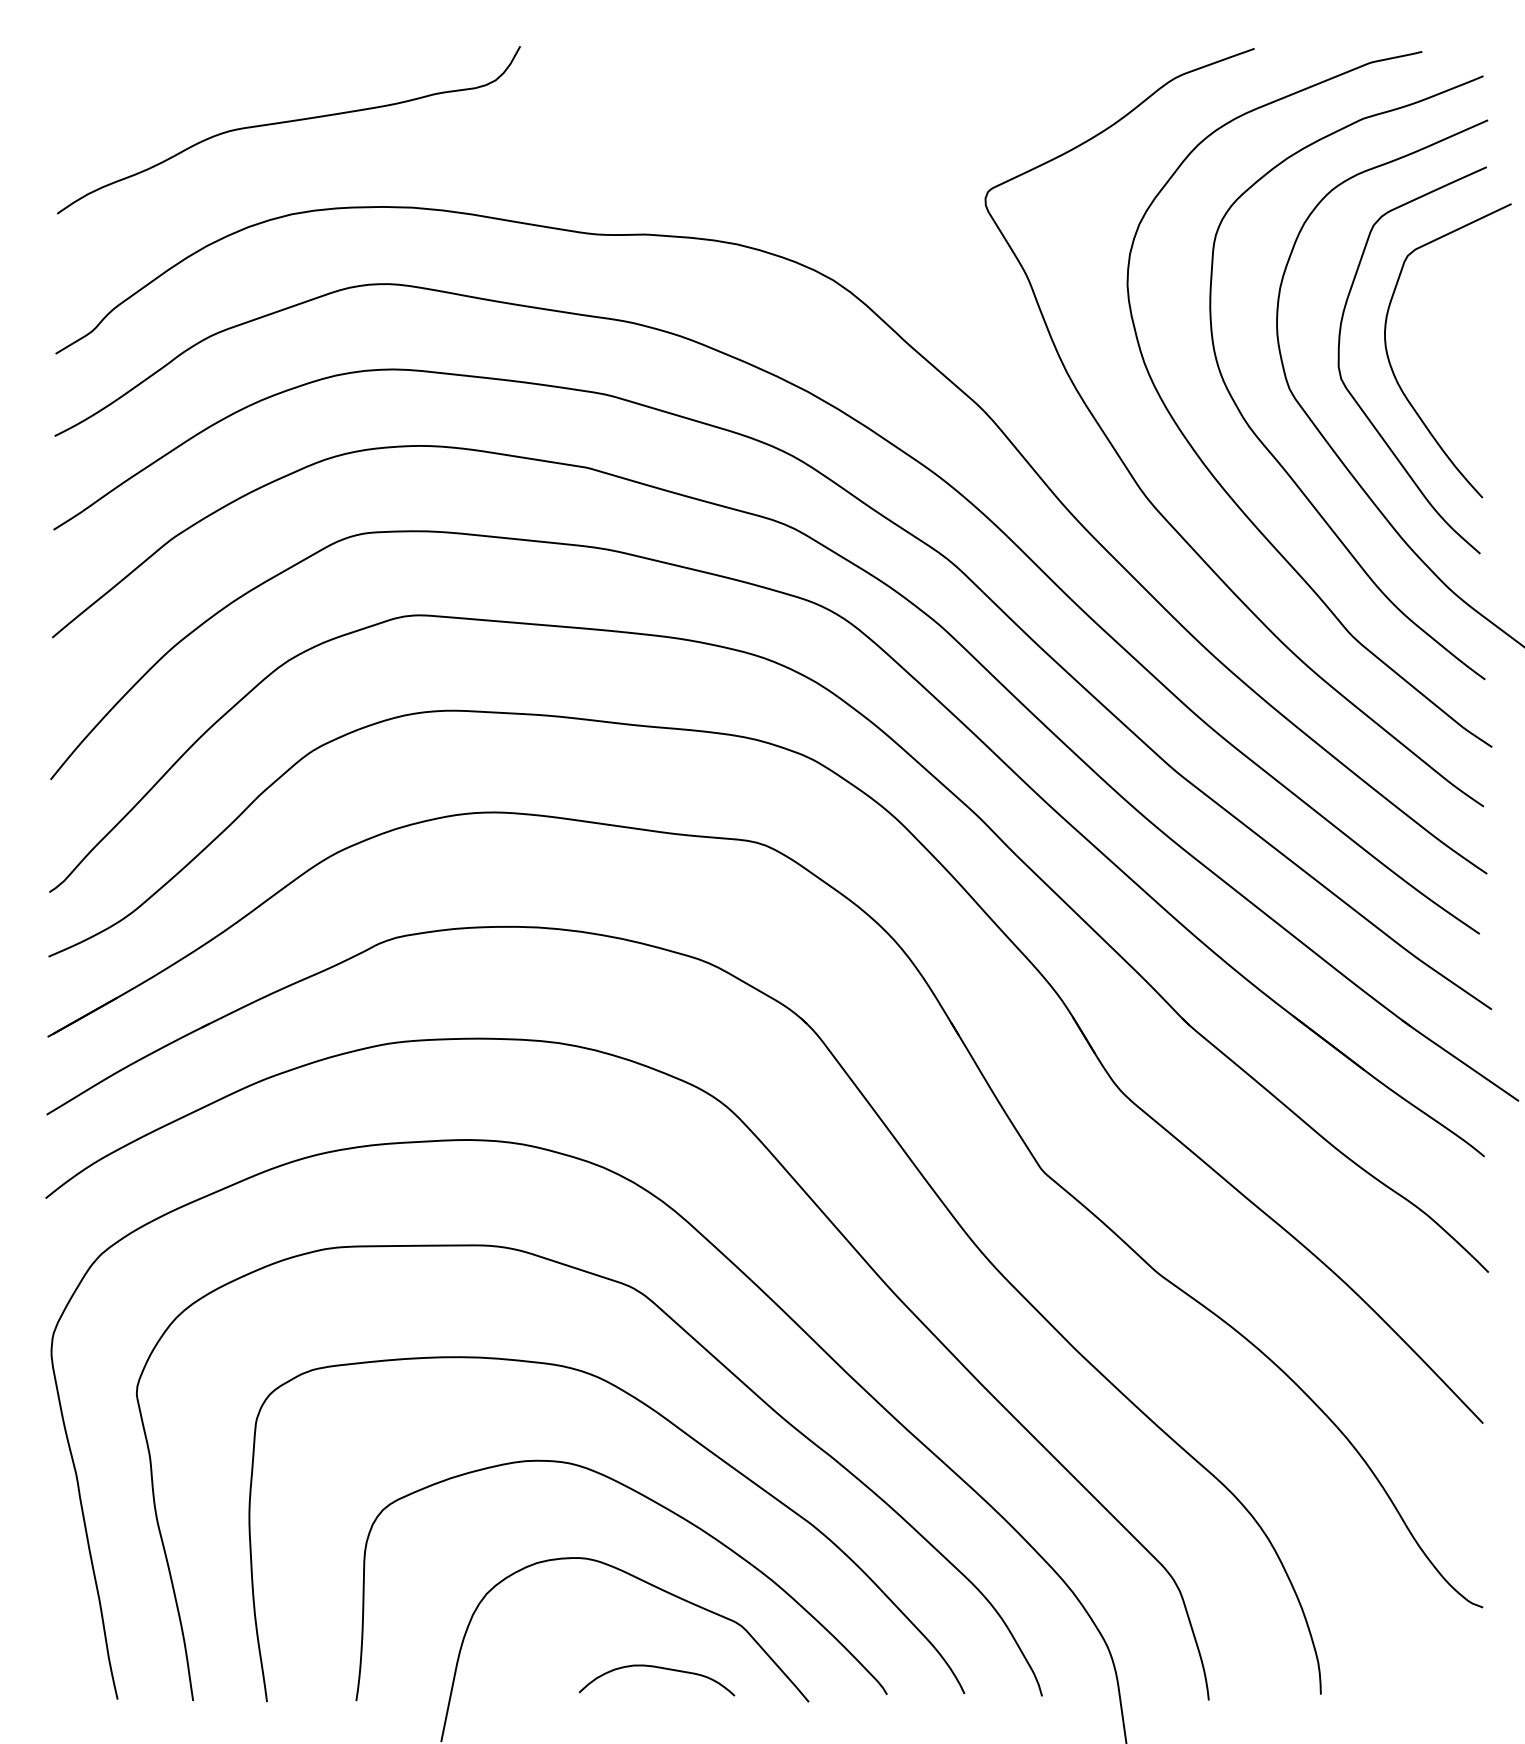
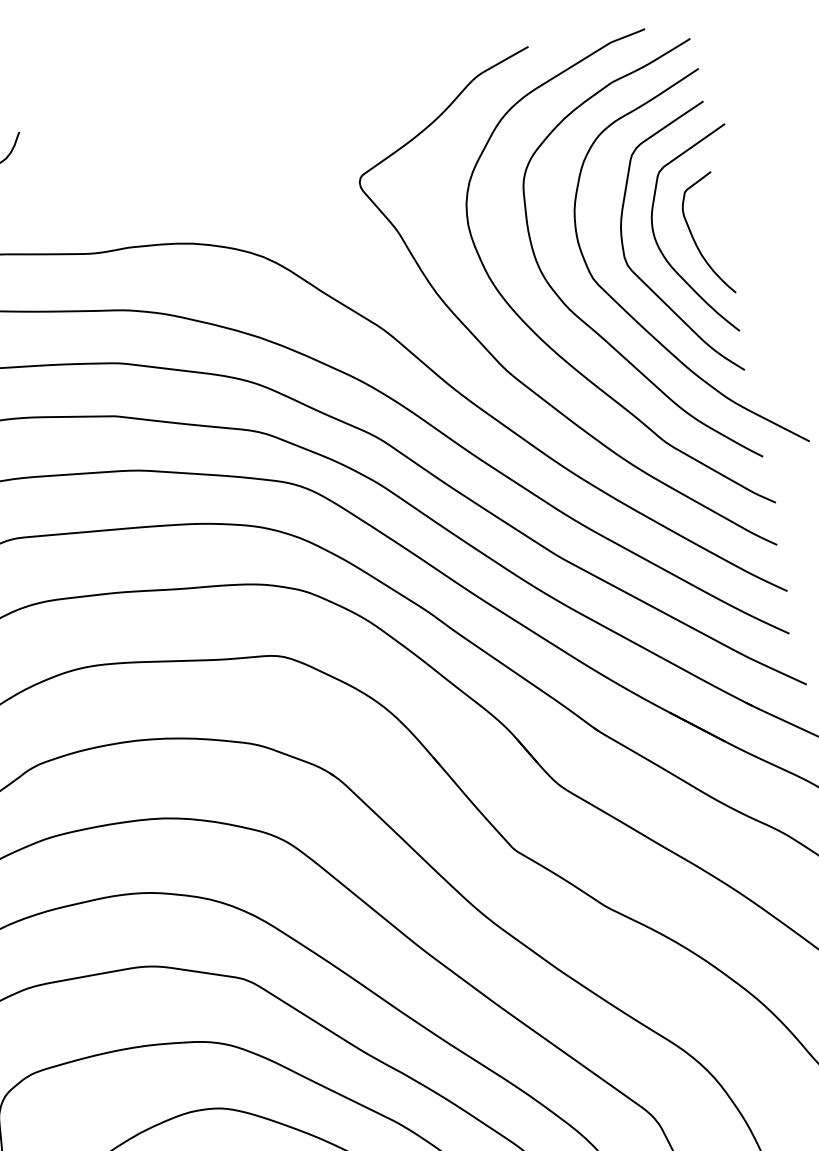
curve: (1441, 359) -> (694, 240), added

